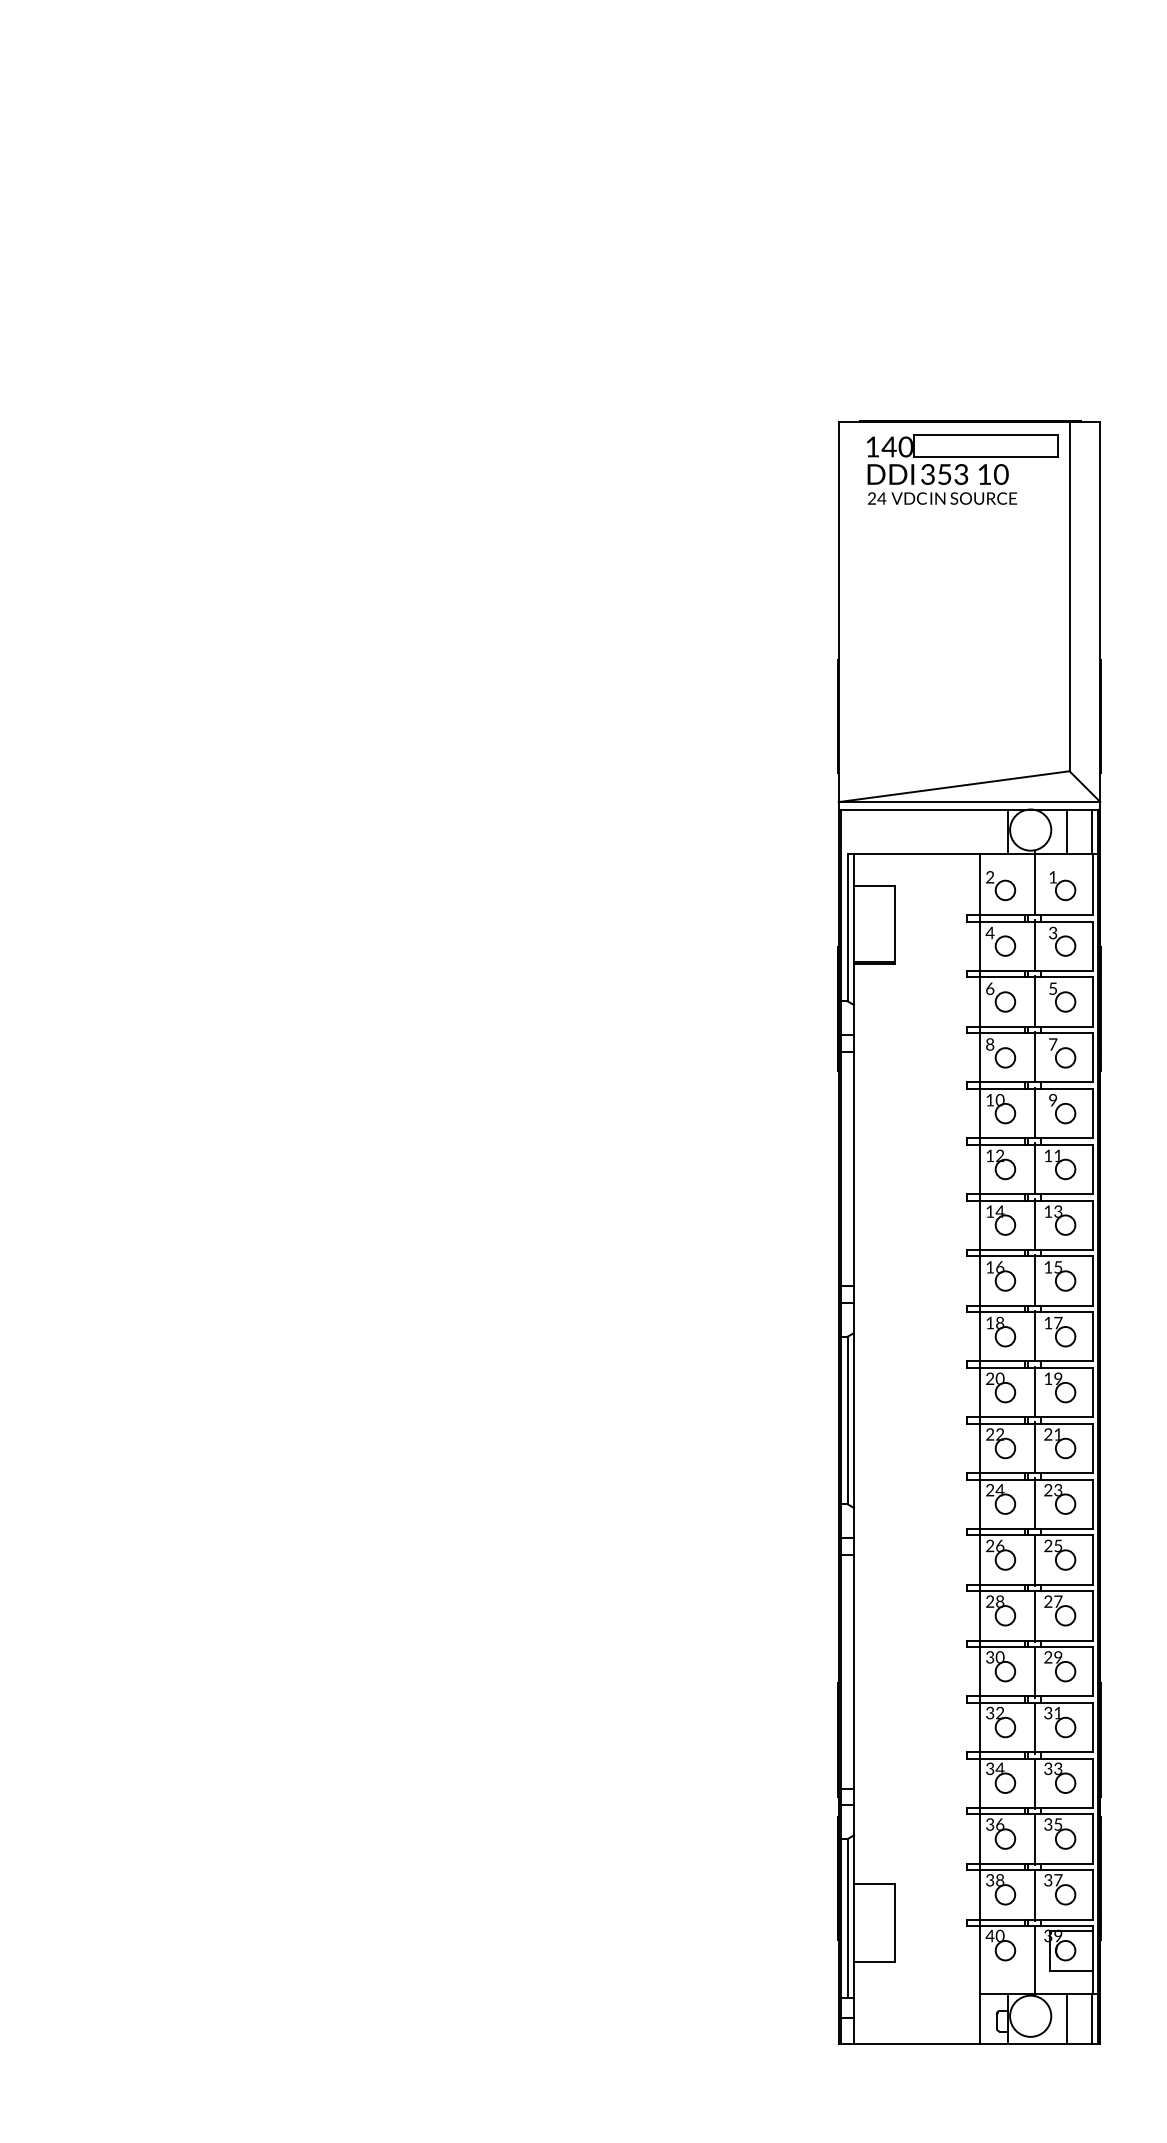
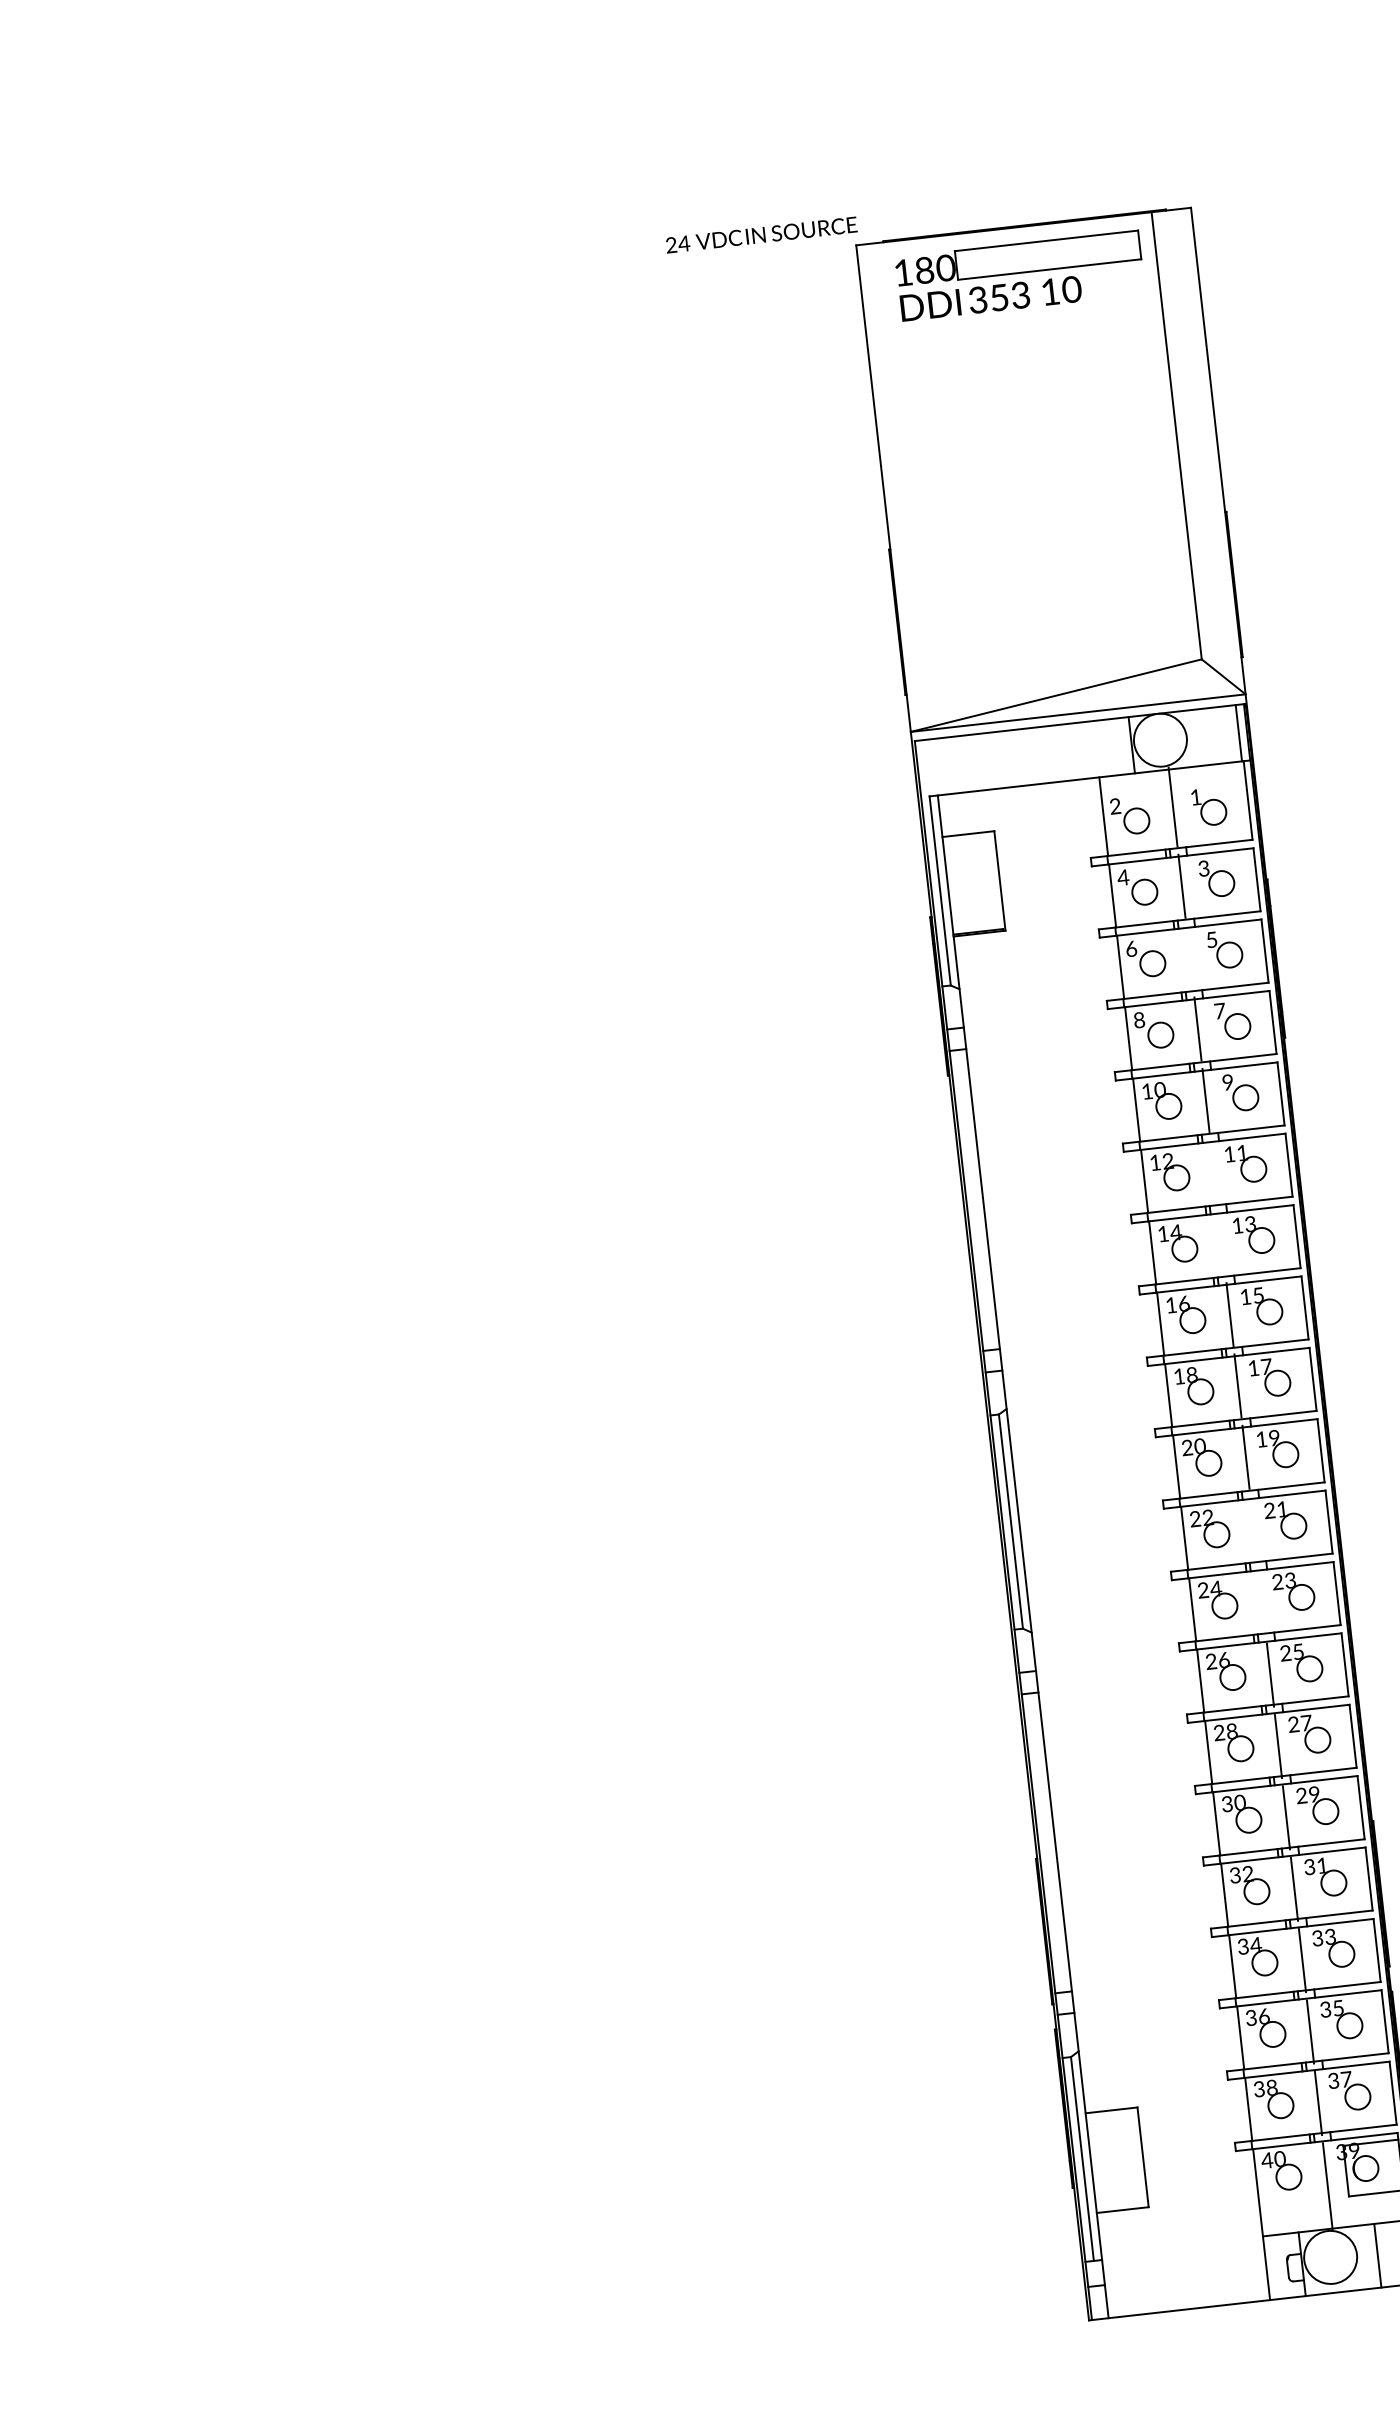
text: (888, 446) -> (923, 269), 140 -> 180
text: (941, 498) -> (760, 235), moved
line: (1067, 831) -> (1207, 736), removed
line: (1034, 1000) -> (1189, 957), removed
line: (1034, 1167) -> (1213, 1171), removed
line: (1034, 1223) -> (1221, 1242), removed
line: (1034, 1446) -> (1253, 1528), removed
line: (1034, 1502) -> (1261, 1599), removed

